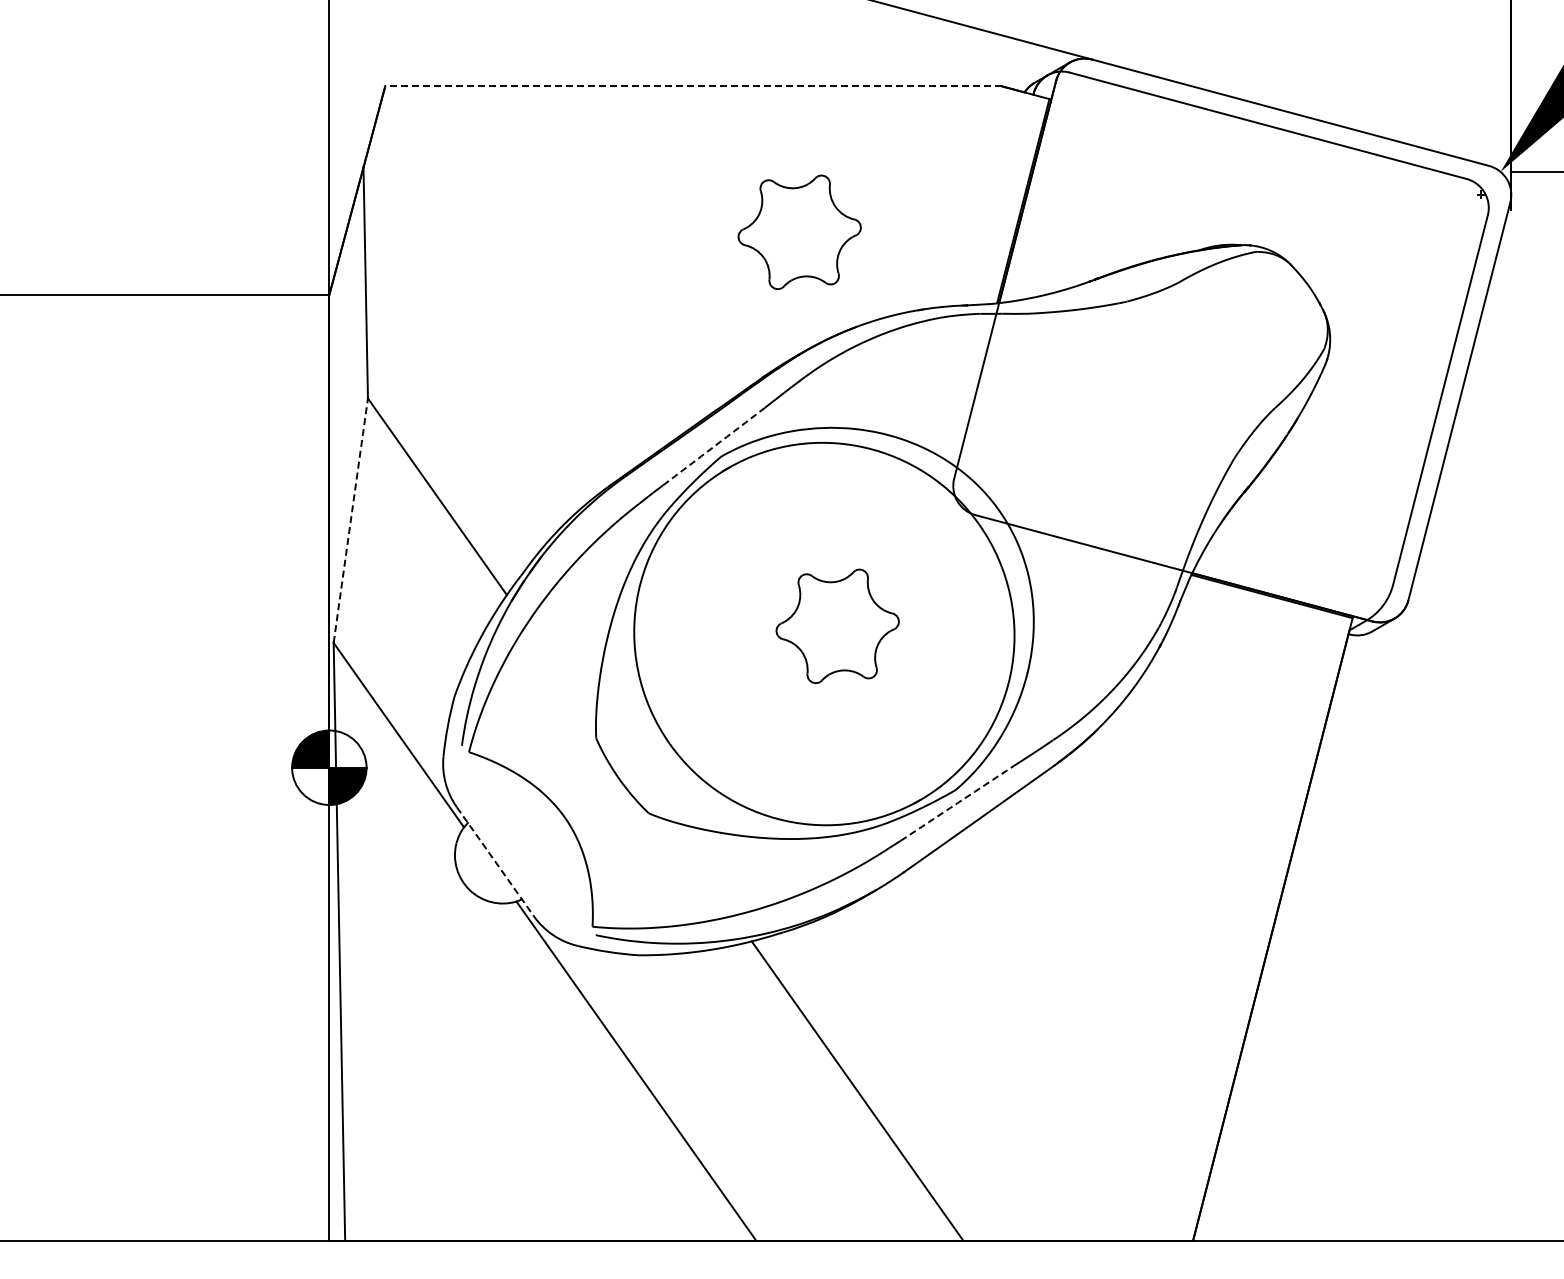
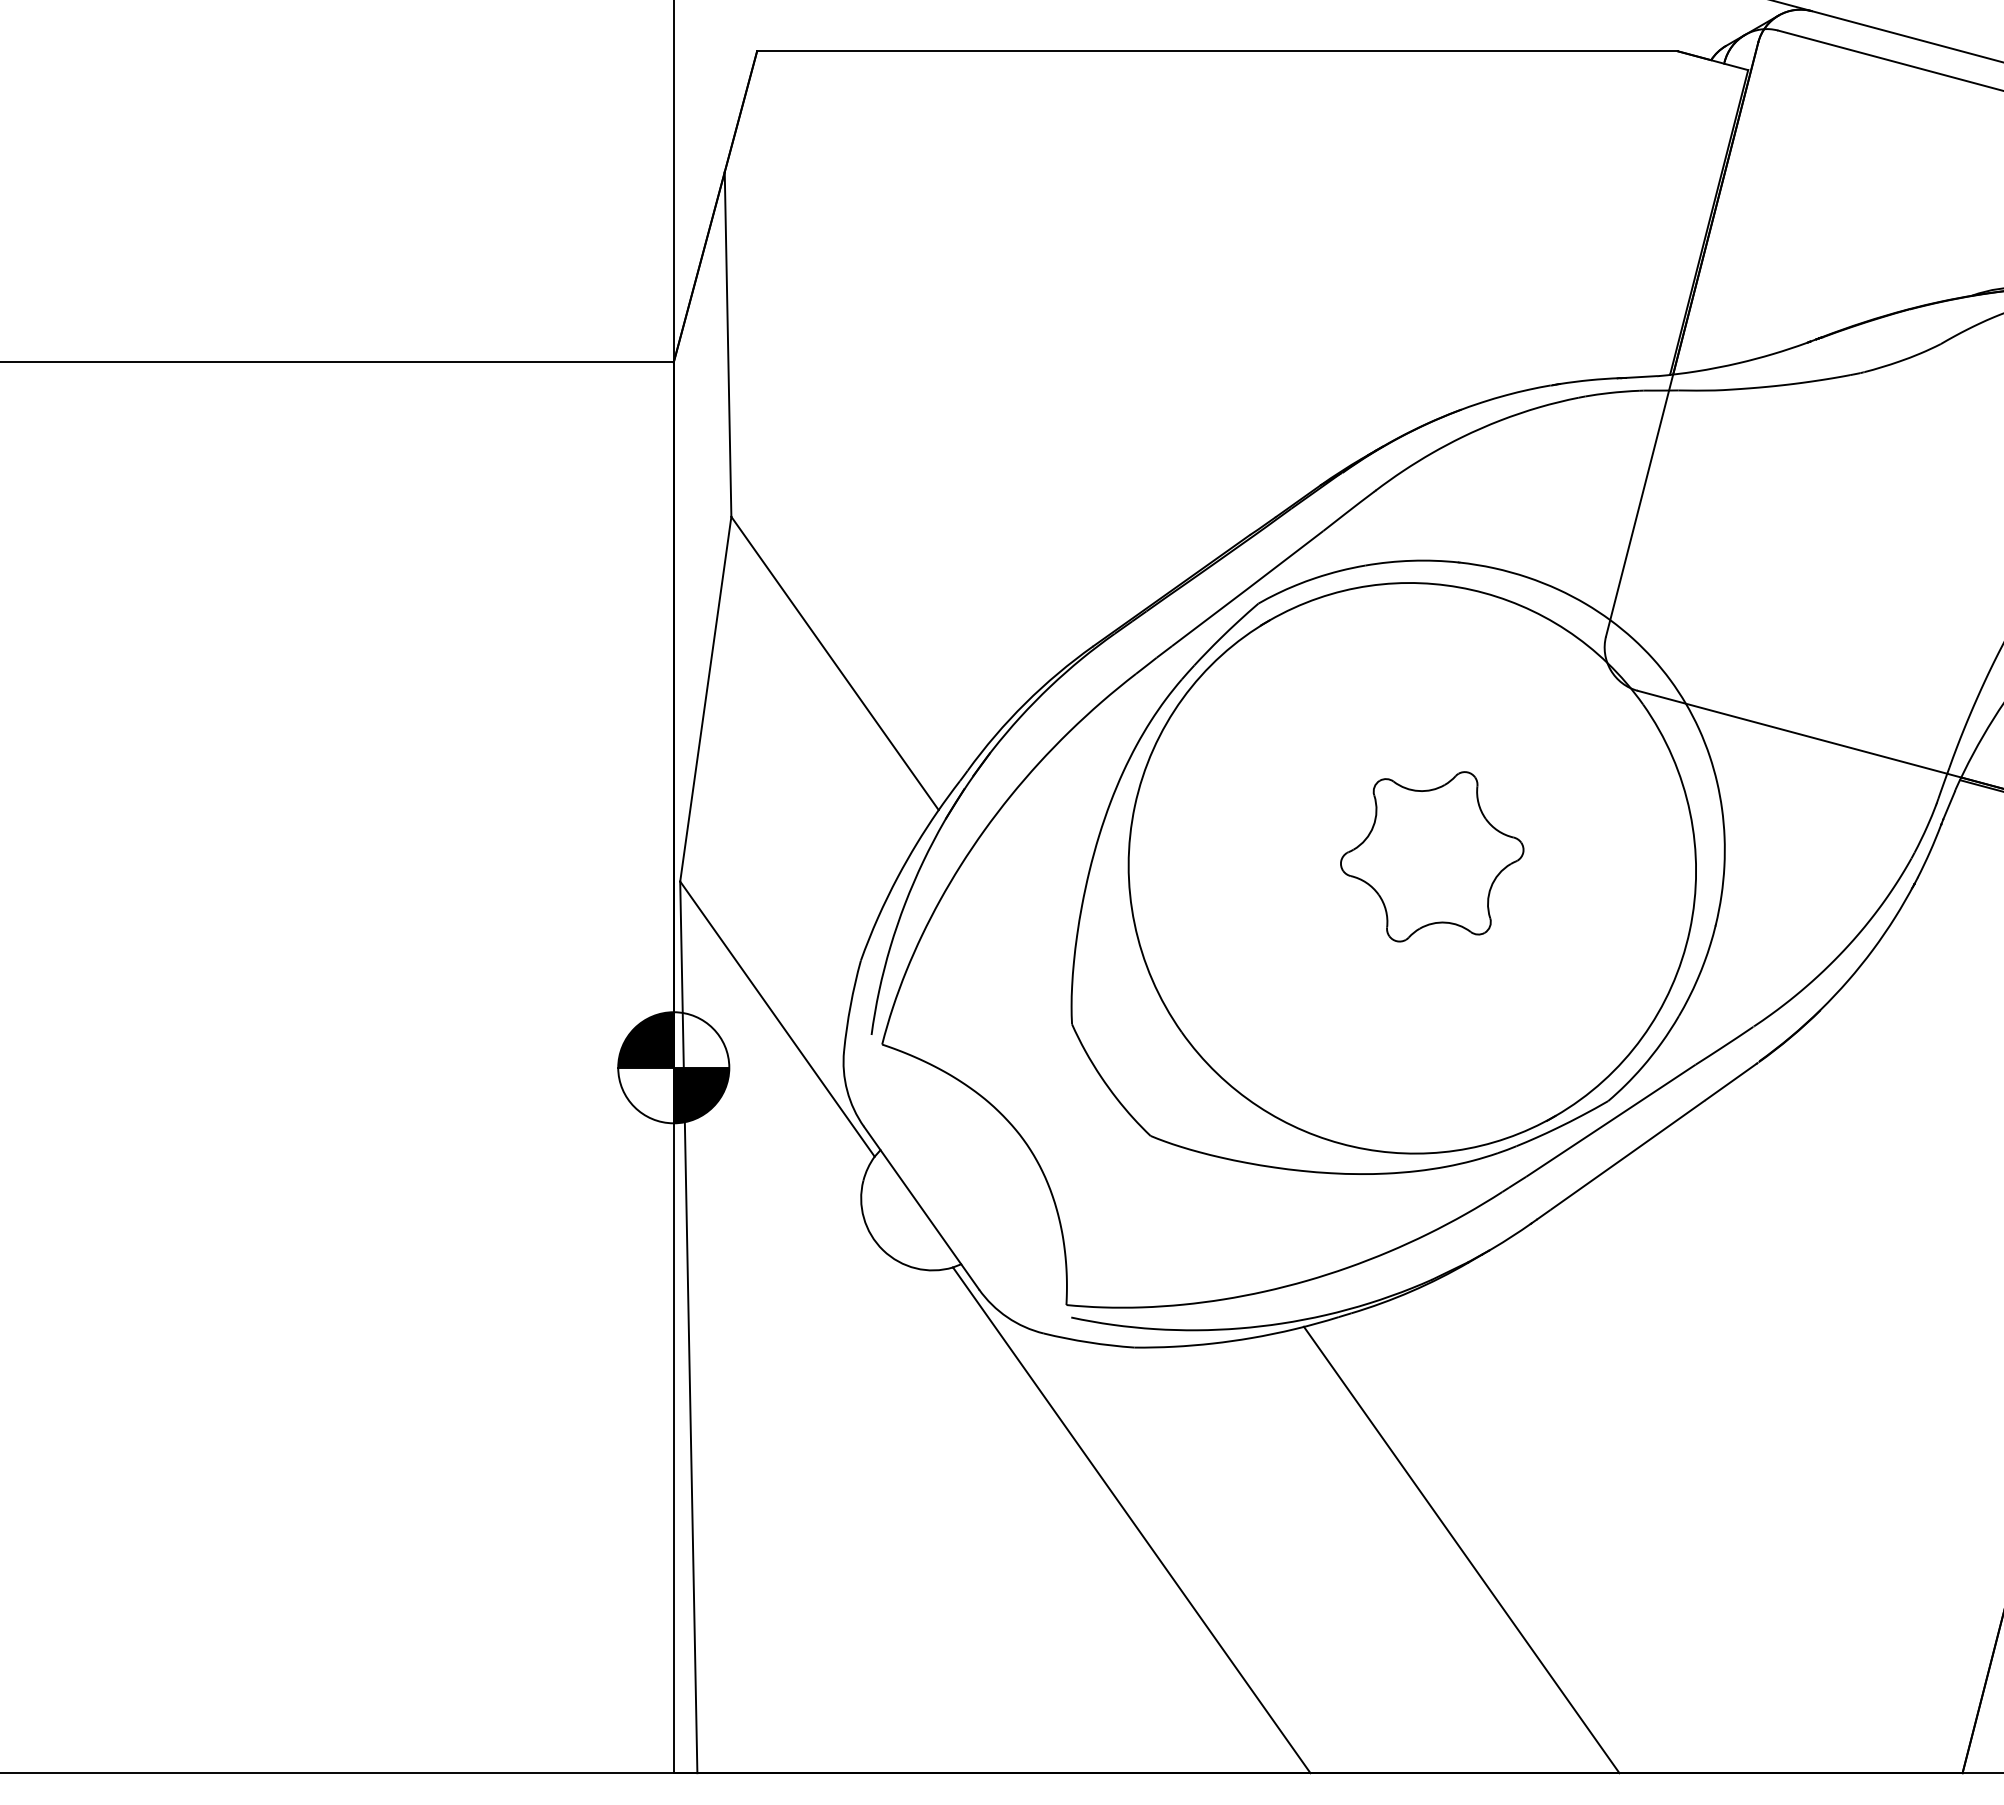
line: (693, 86) -> (1217, 51), dashed -> solid
part: (799, 232) -> (1375, 269), removed
arc: (714, 446) -> (1248, 588), dashed -> solid
line: (350, 520) -> (705, 698), dashed -> solid
arc: (957, 803) -> (1610, 1121), dashed -> solid
line: (495, 861) -> (921, 1207), dashed -> solid

